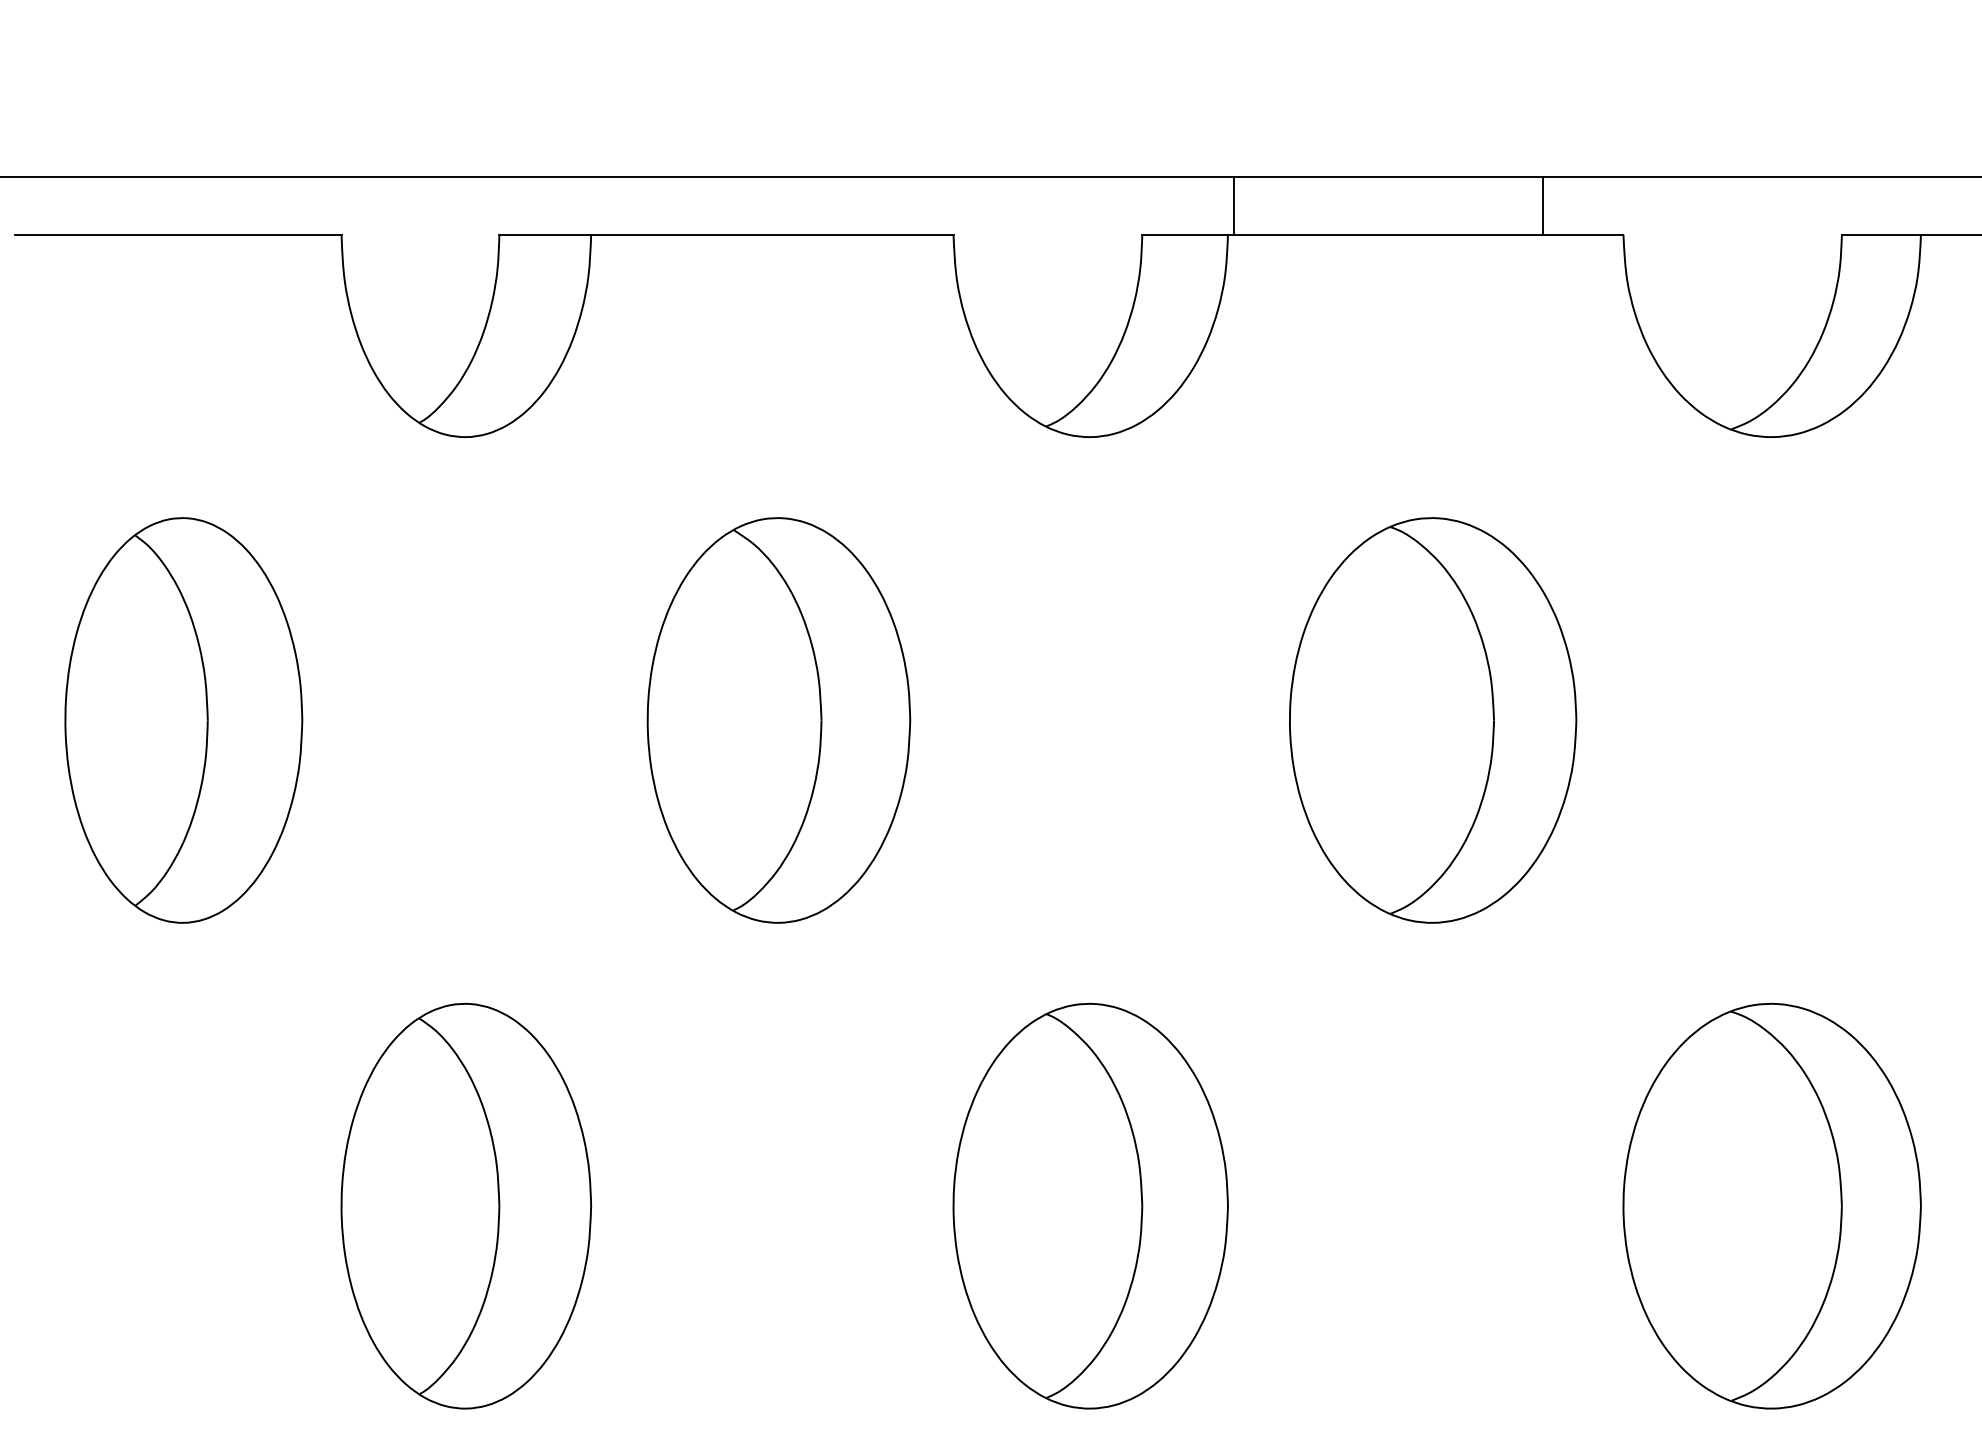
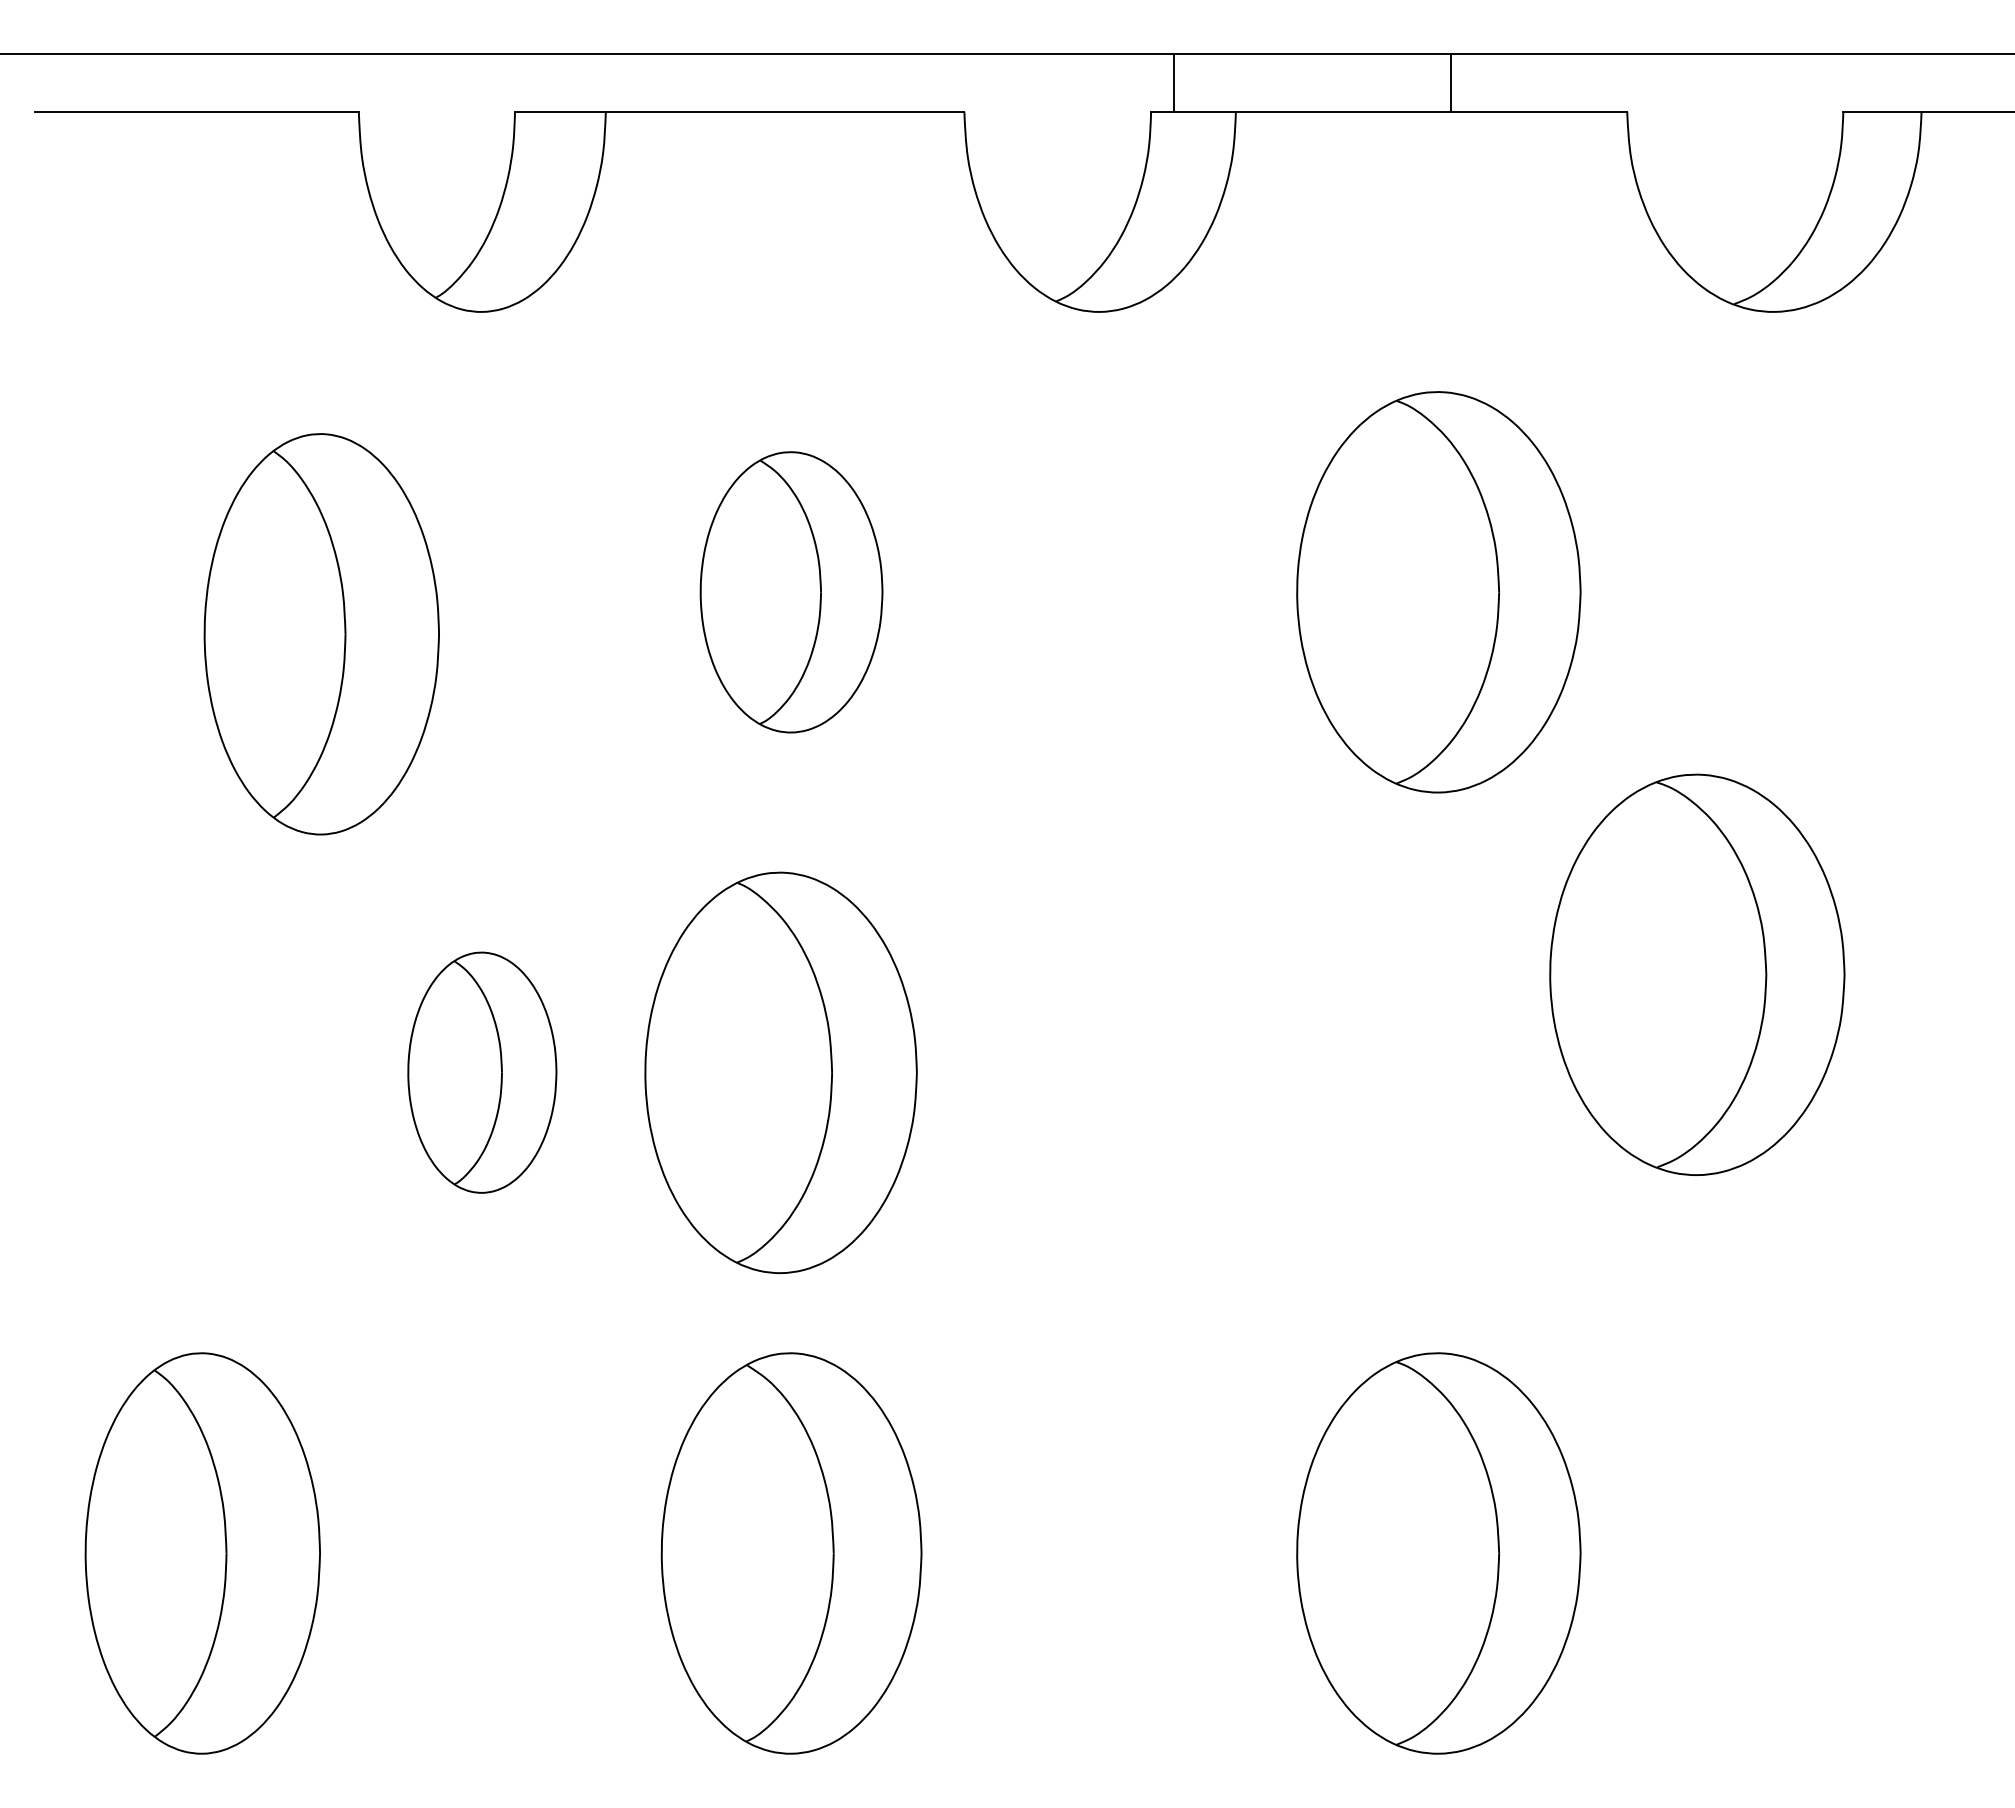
line: (1233, 205) -> (1174, 82), moved
line: (1542, 205) -> (1451, 82), moved
part: (183, 720) -> (321, 634), moved
part: (778, 720) -> (791, 592), size x0.7
part: (466, 1205) -> (482, 1072), size x0.6
part: (1090, 1205) -> (780, 1072), moved
part: (1772, 1205) -> (1697, 974), moved

